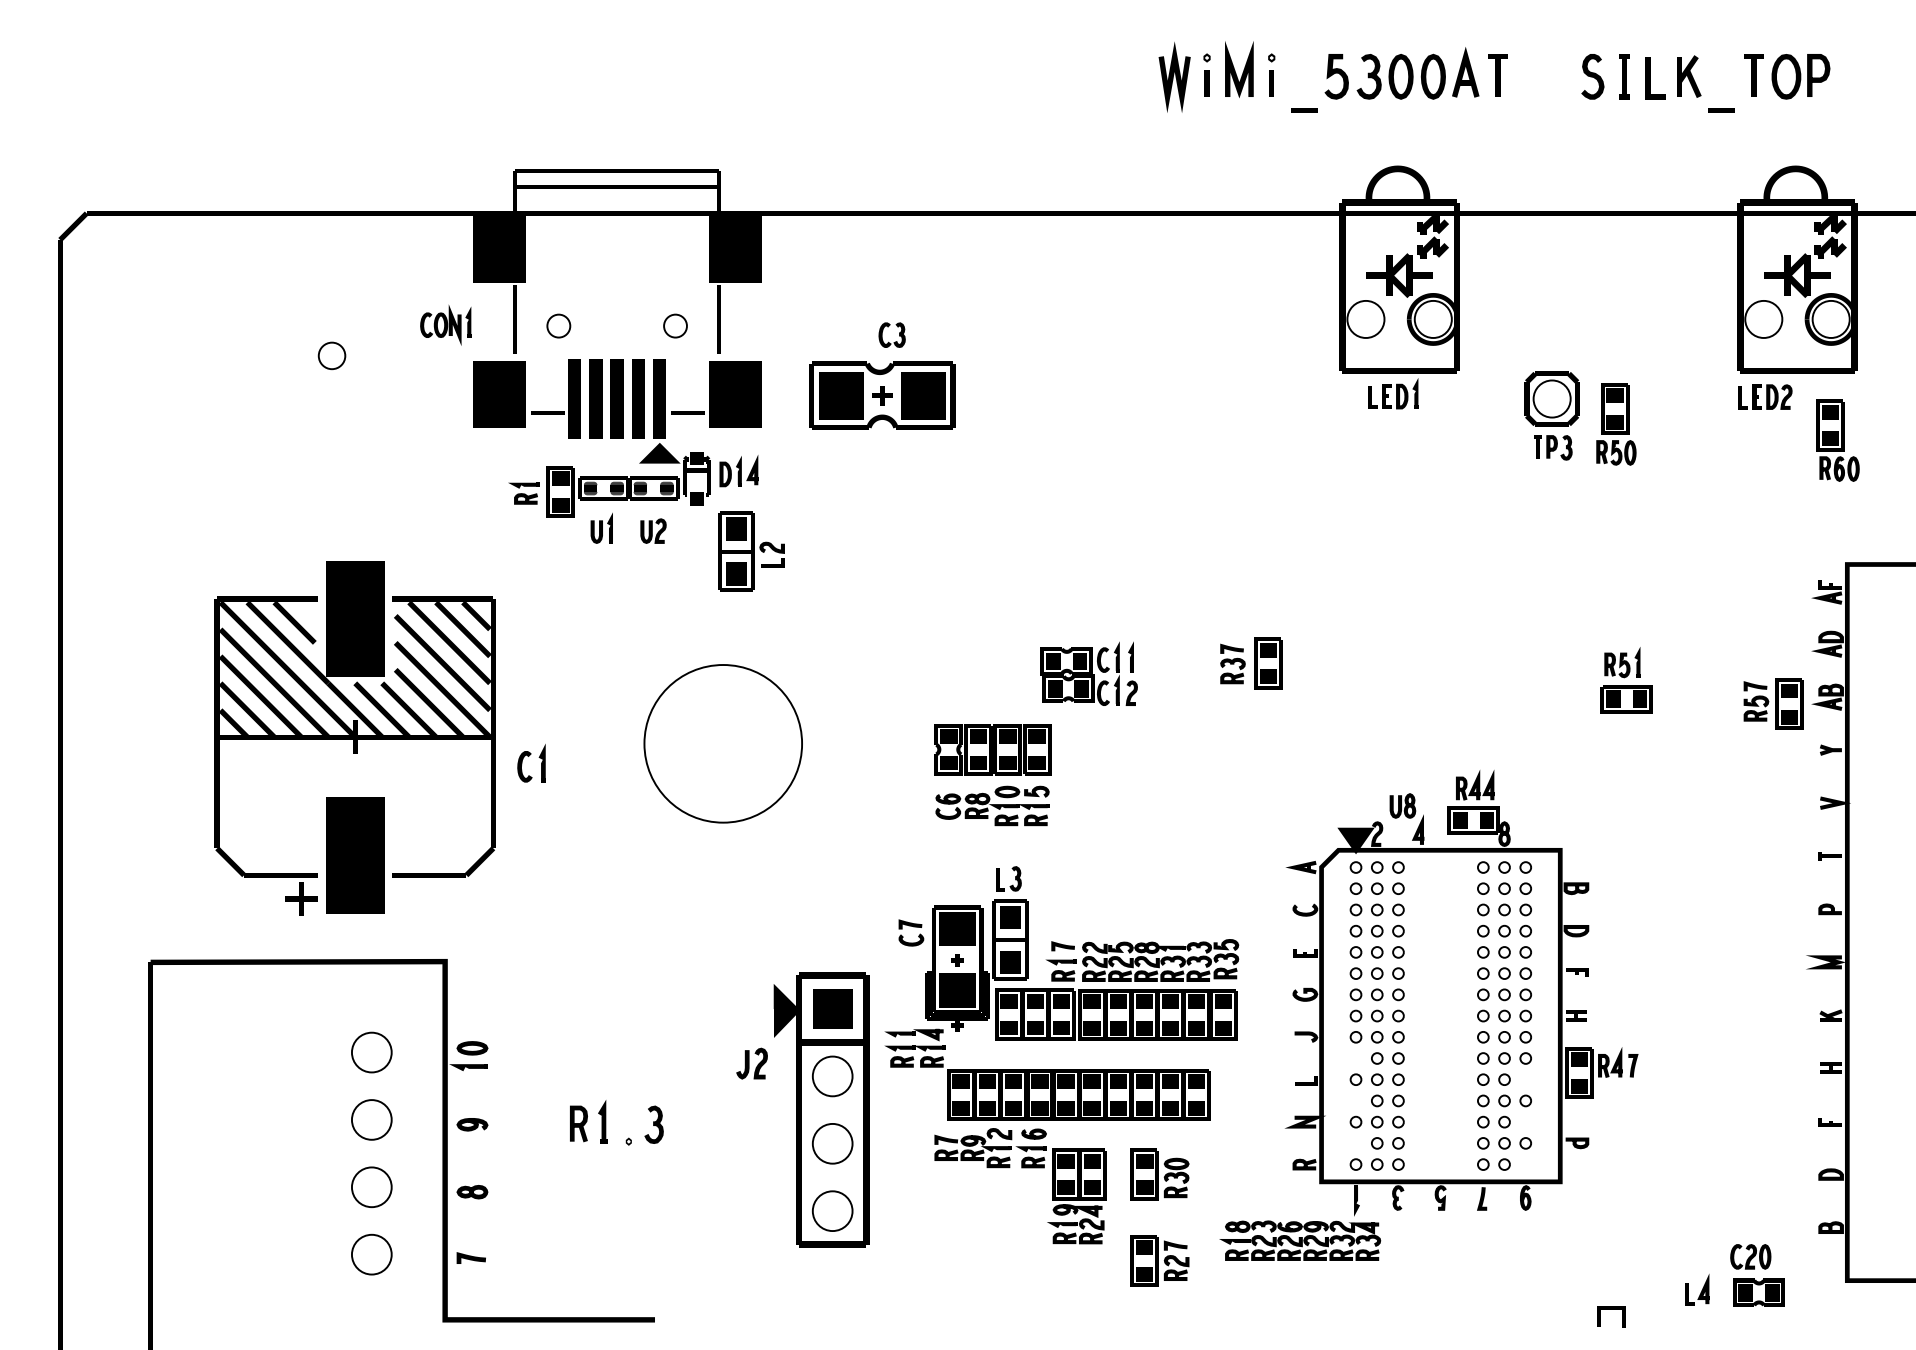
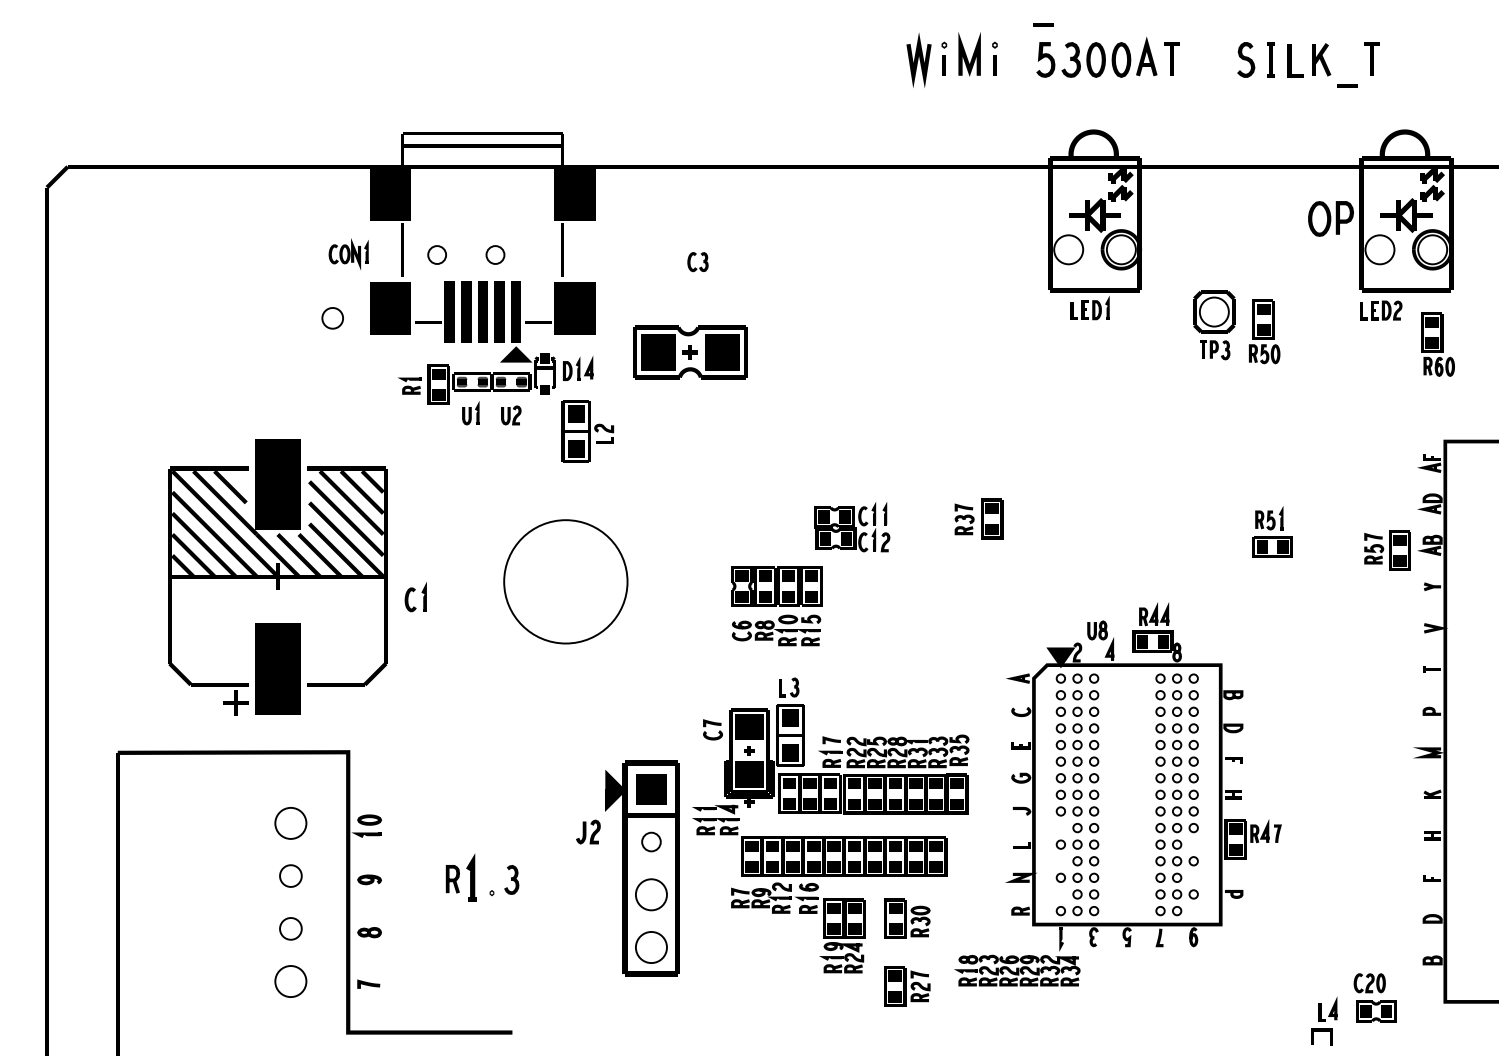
part: (1800, 76) -> (1330, 218), moved
line: (1304, 109) -> (1043, 24), moved
part: (675, 325) -> (495, 254), moved
part: (331, 356) -> (332, 318), moved
part: (882, 395) -> (690, 352), moved
part: (832, 1075) -> (651, 841), size x0.6
part: (371, 1119) -> (290, 875), size x0.7
part: (602, 1121) -> (471, 877), size x1.4
part: (371, 1186) -> (290, 928), size x0.7
line: (1611, 1309) -> (1321, 1031), moved

